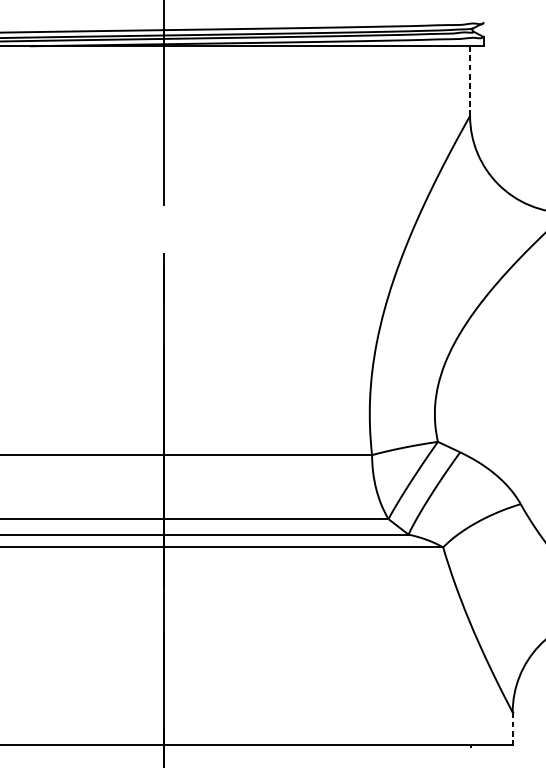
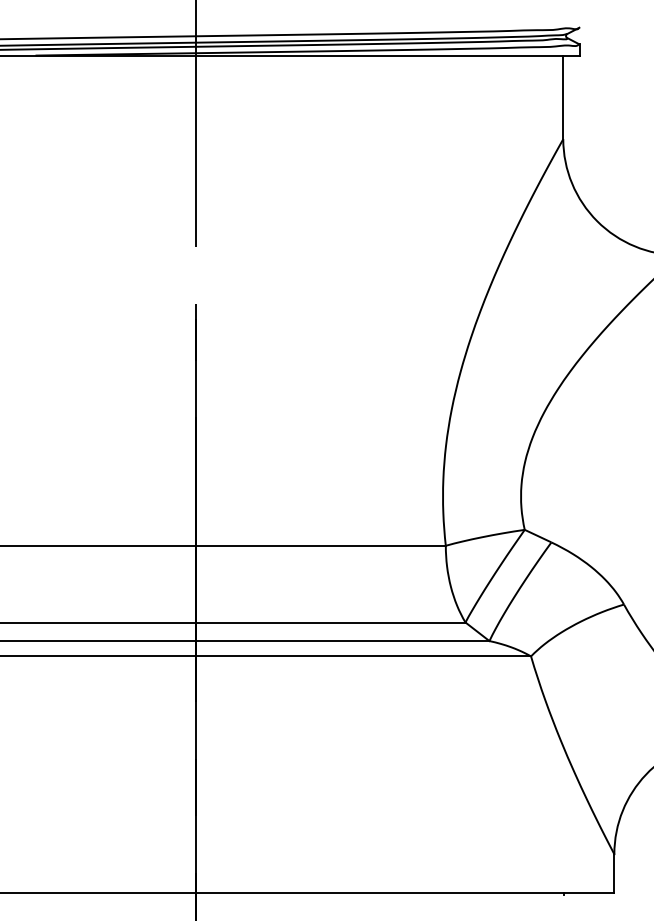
line: (470, 81) -> (563, 97), dashed -> solid
line: (512, 729) -> (614, 874), dashed -> solid

